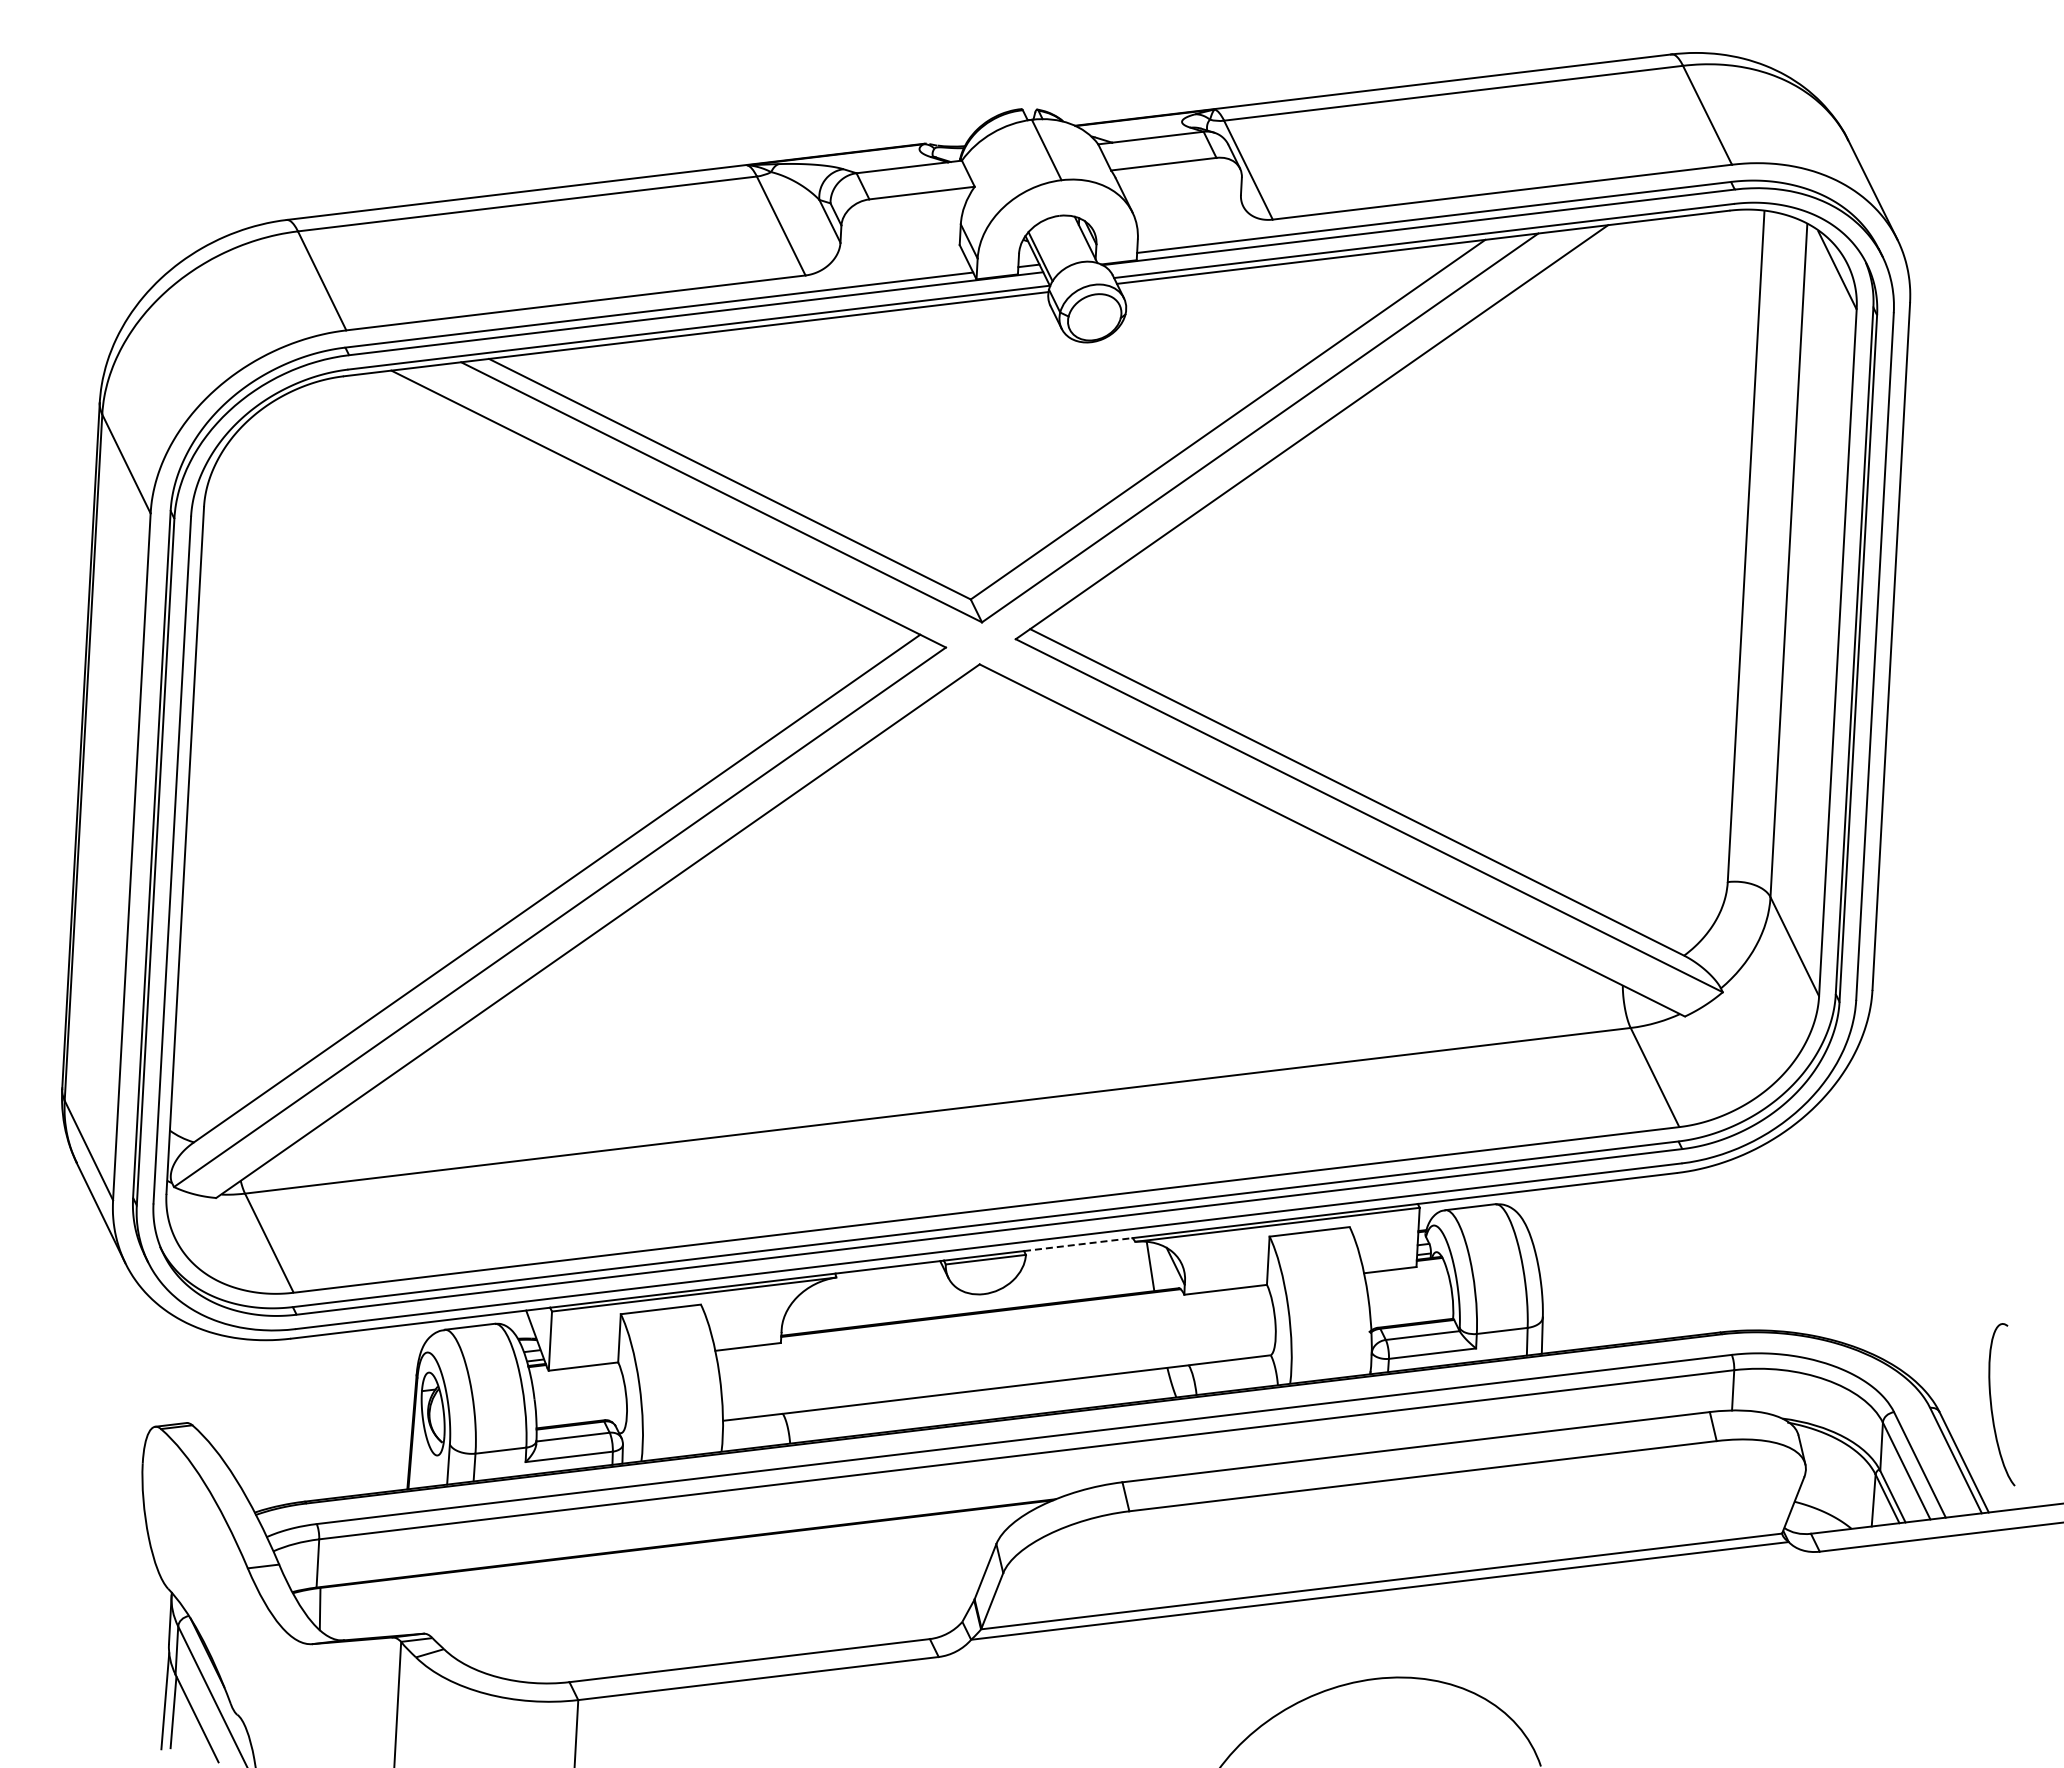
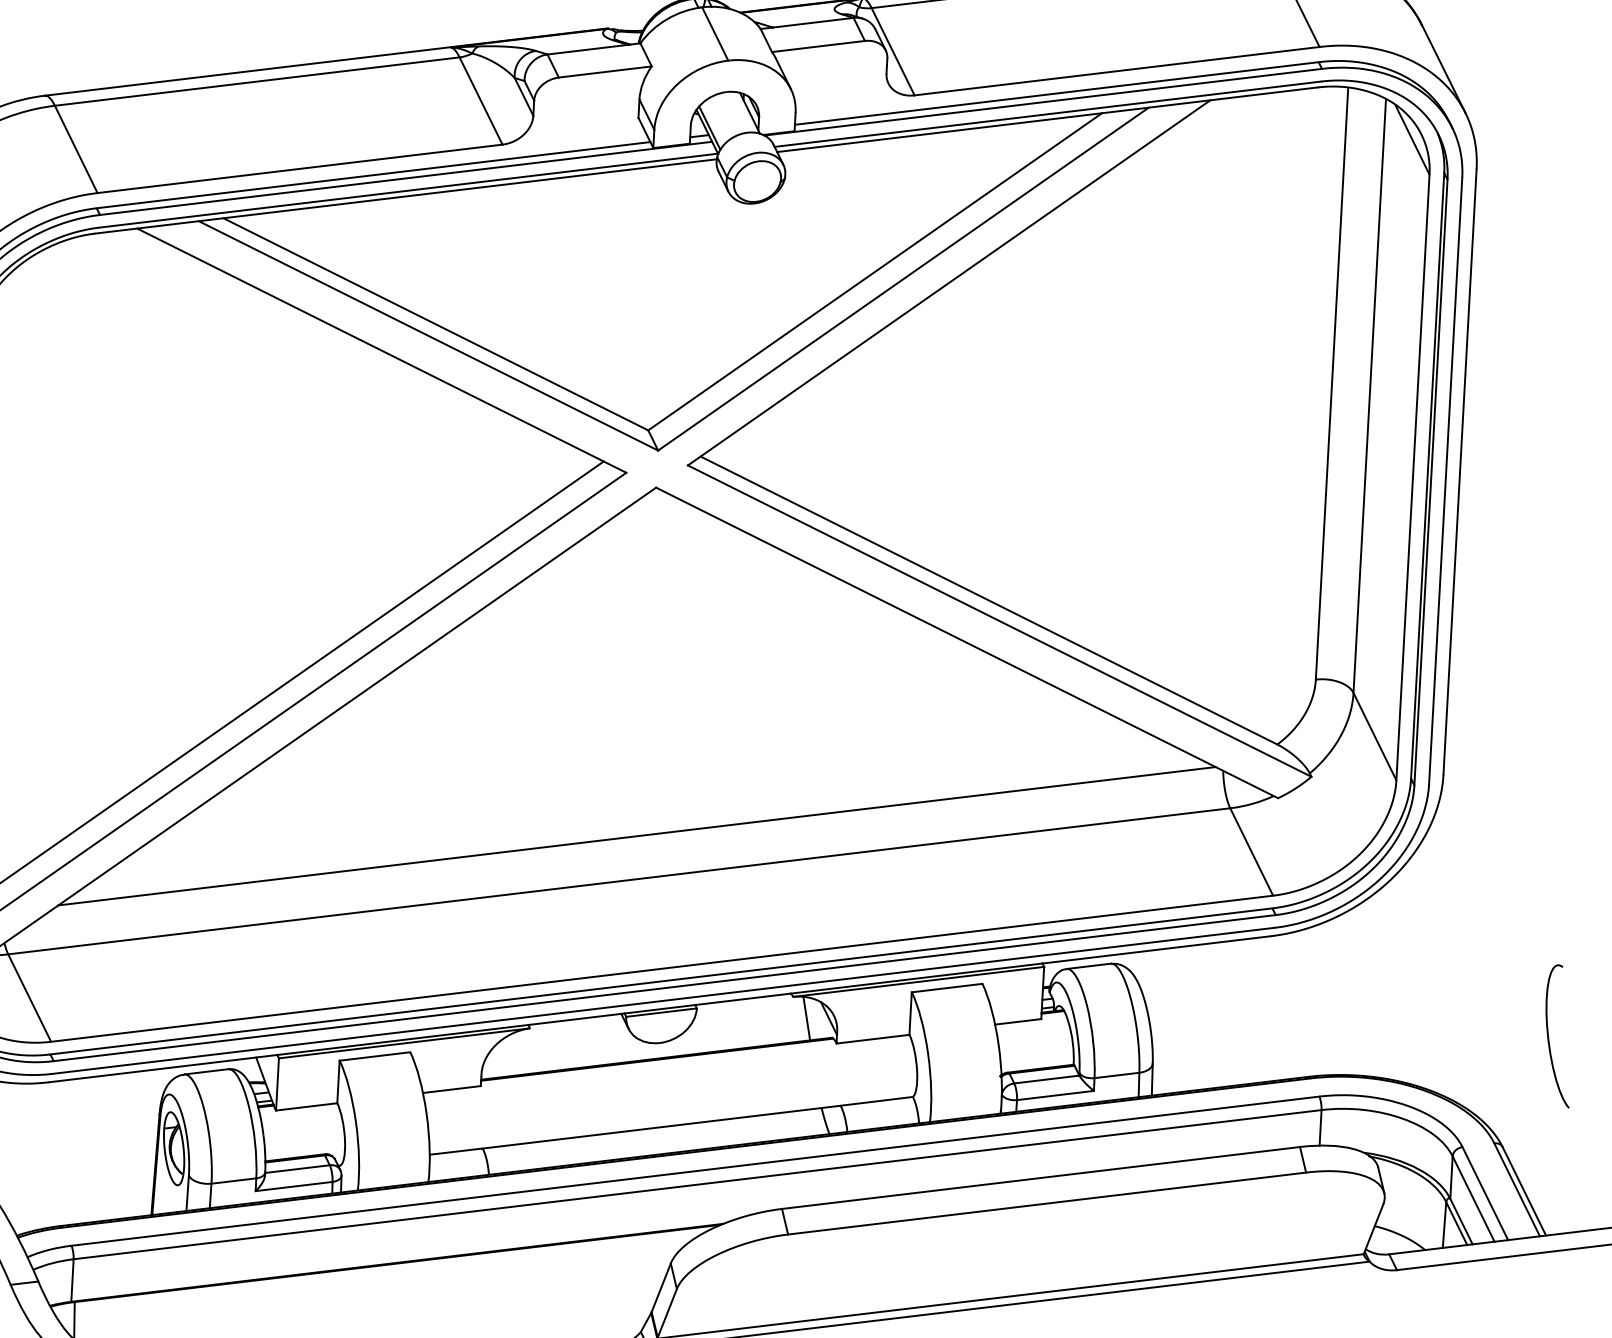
line: (957, 1059) -> (636, 836), added
line: (1078, 1244) -> (743, 999), dashed -> solid
curve: (1992, 1405) -> (1549, 1037), moved

